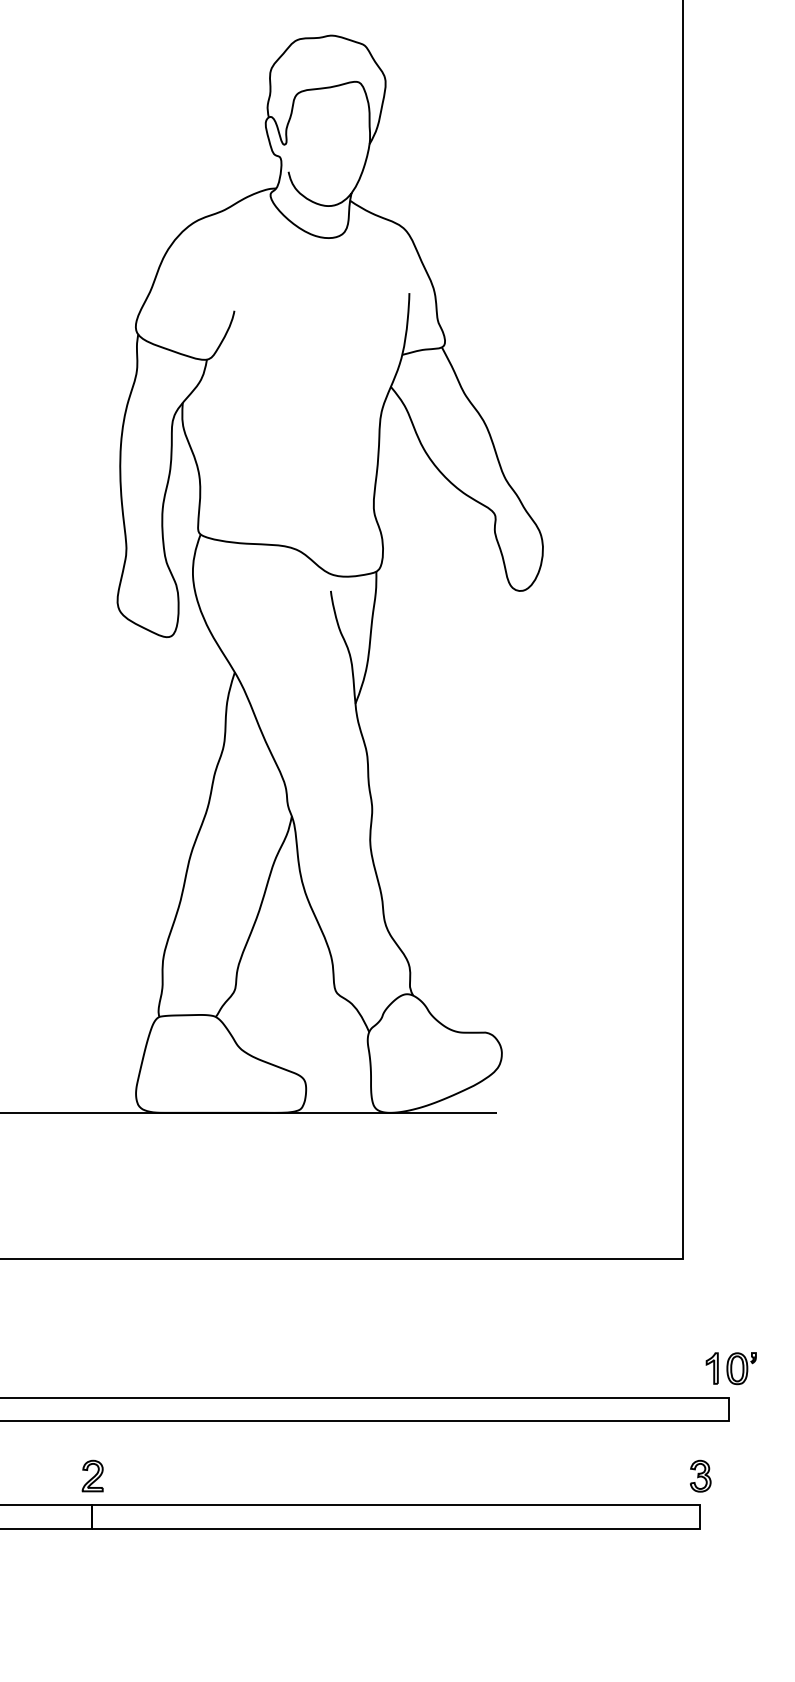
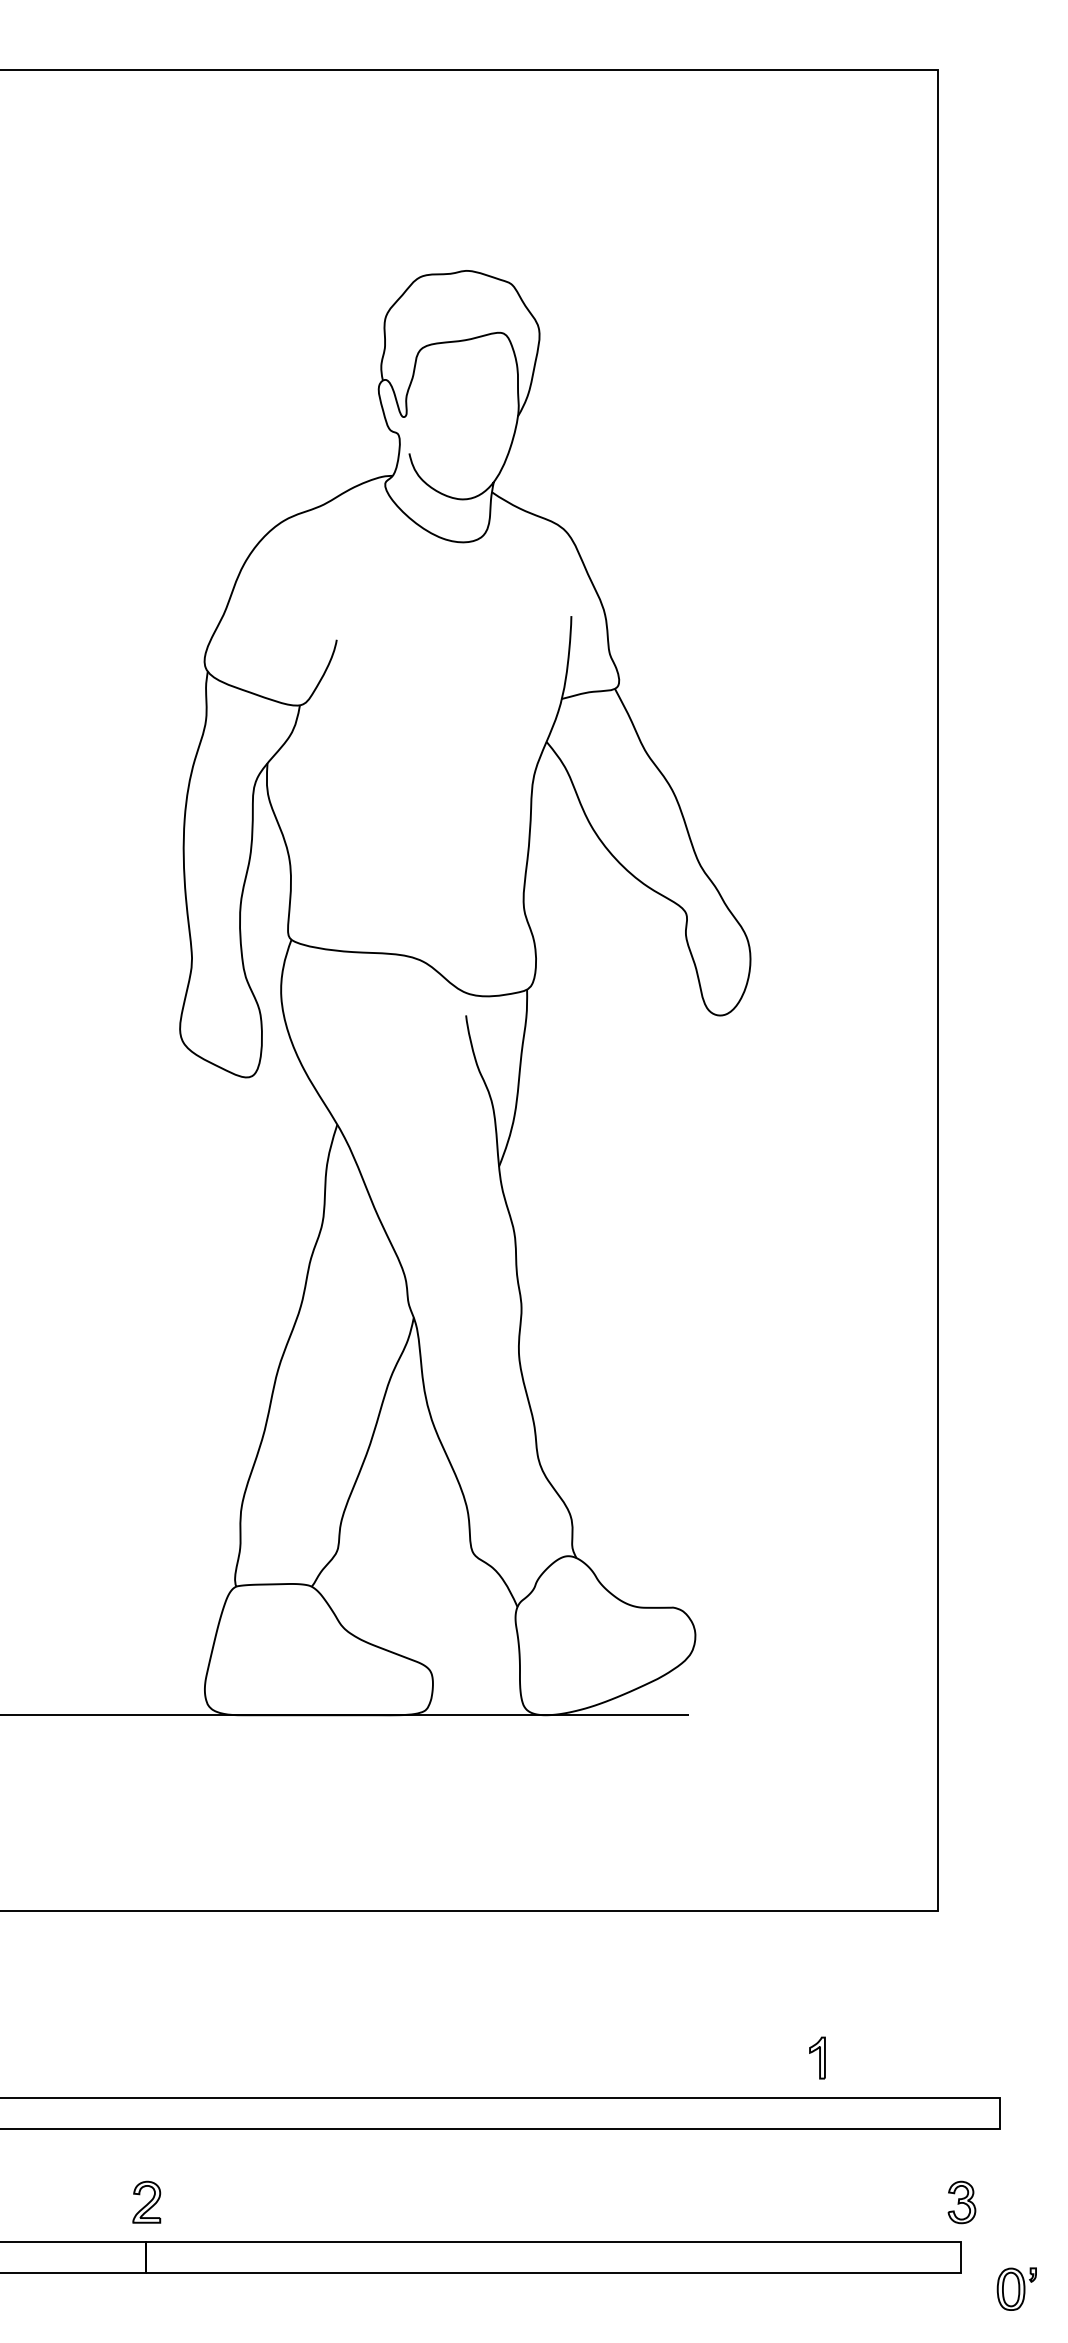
part: (712, 1368) -> (817, 2057), moved
part: (741, 1368) -> (1016, 2288), moved

